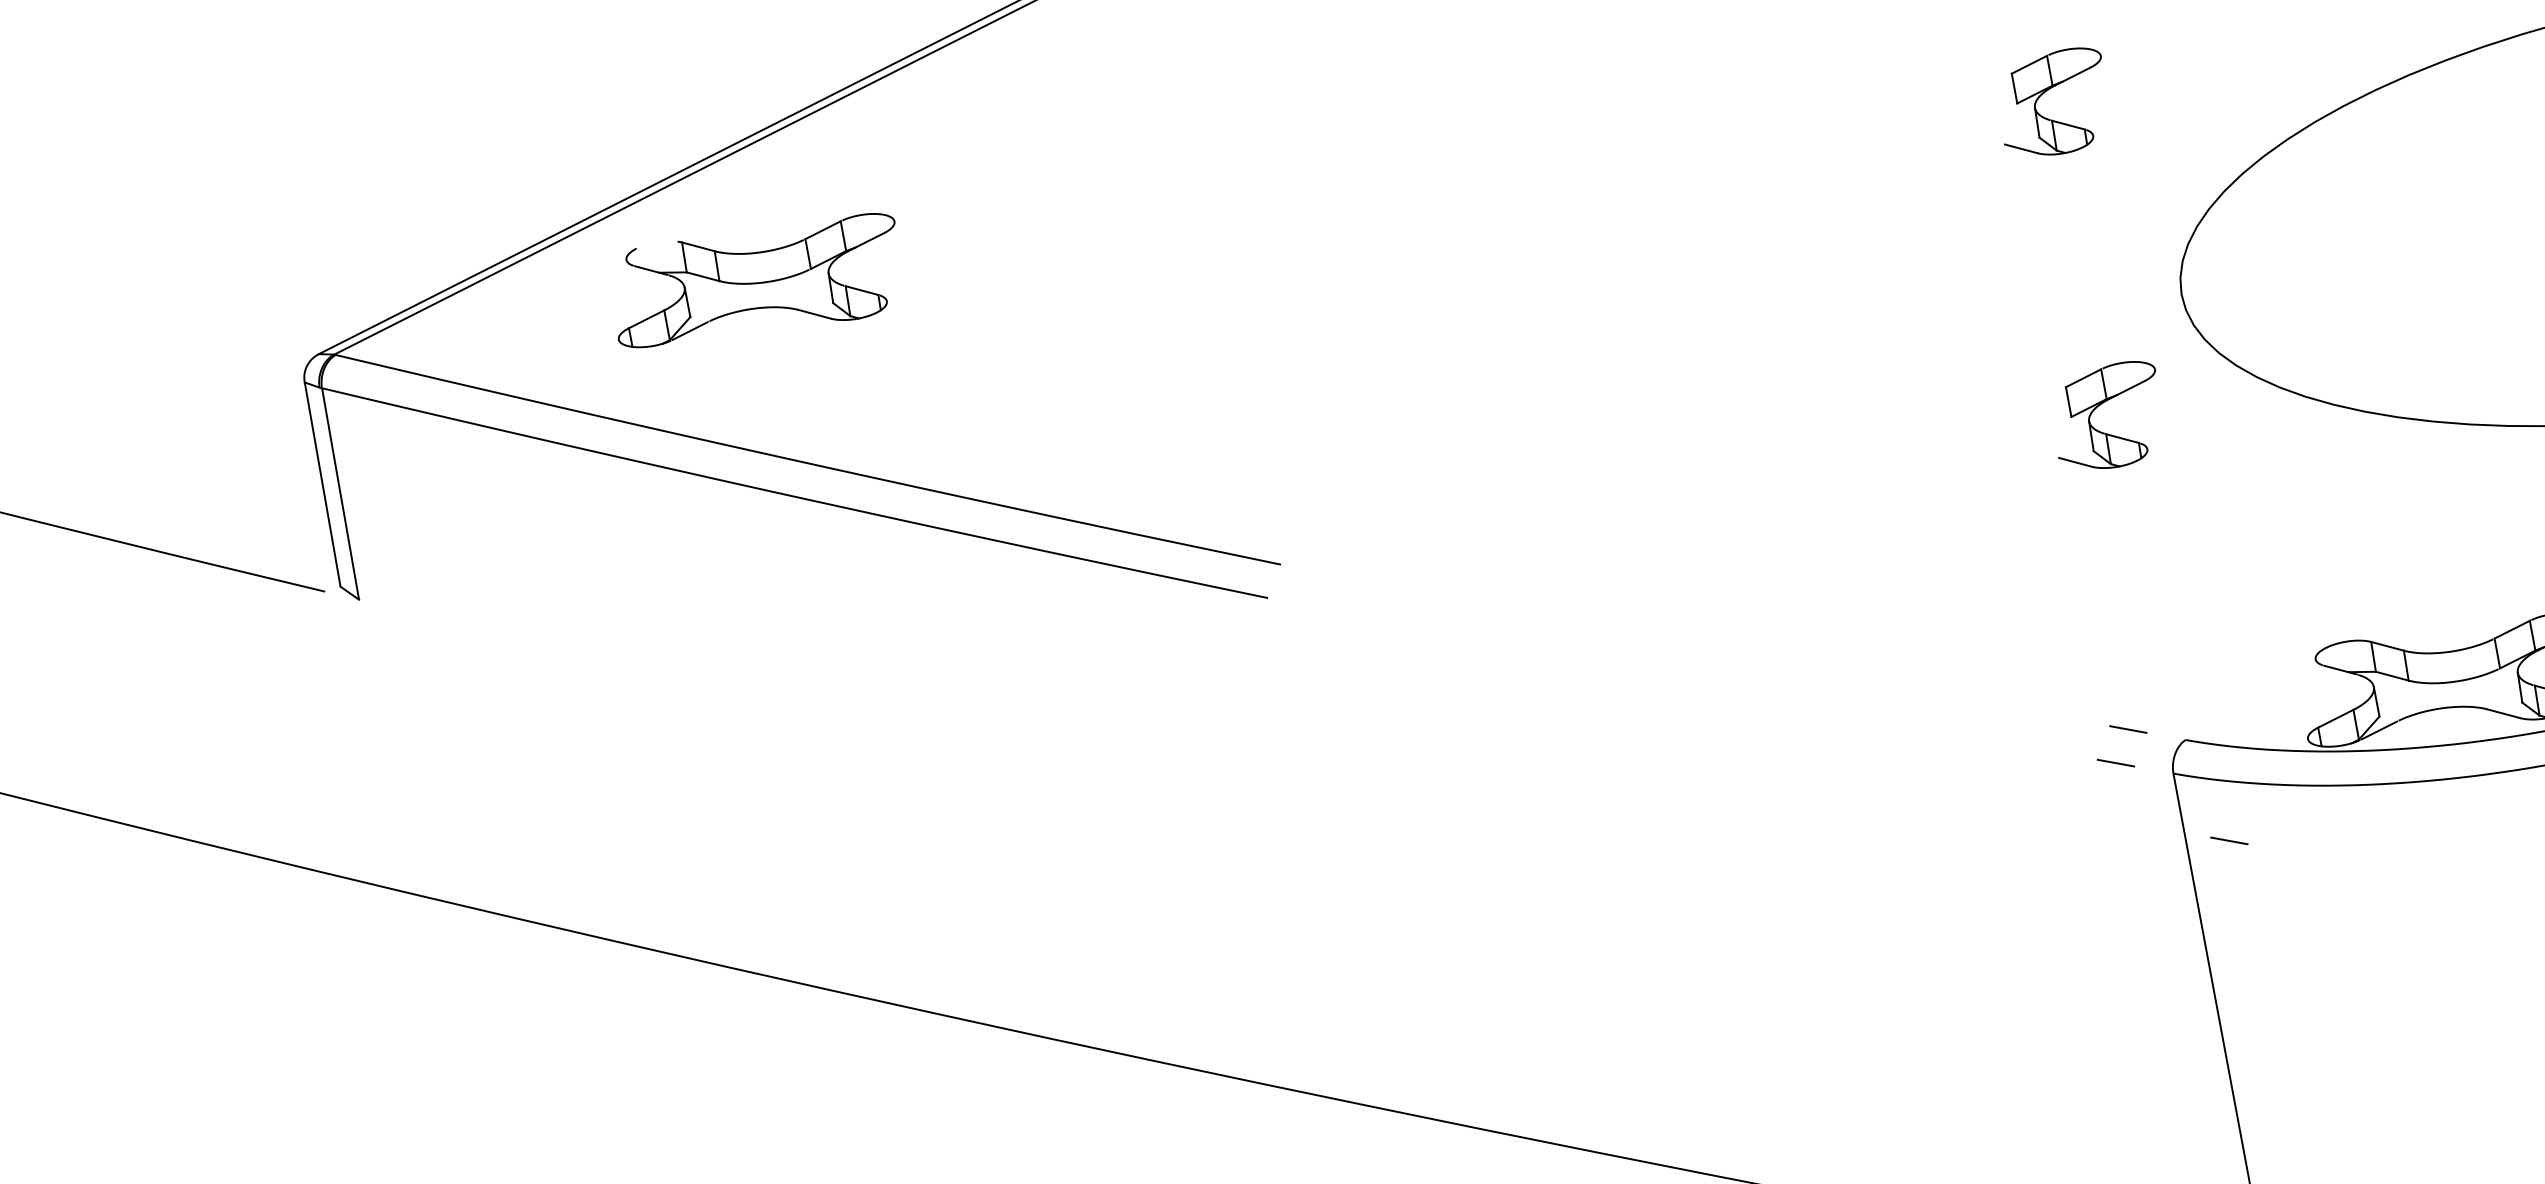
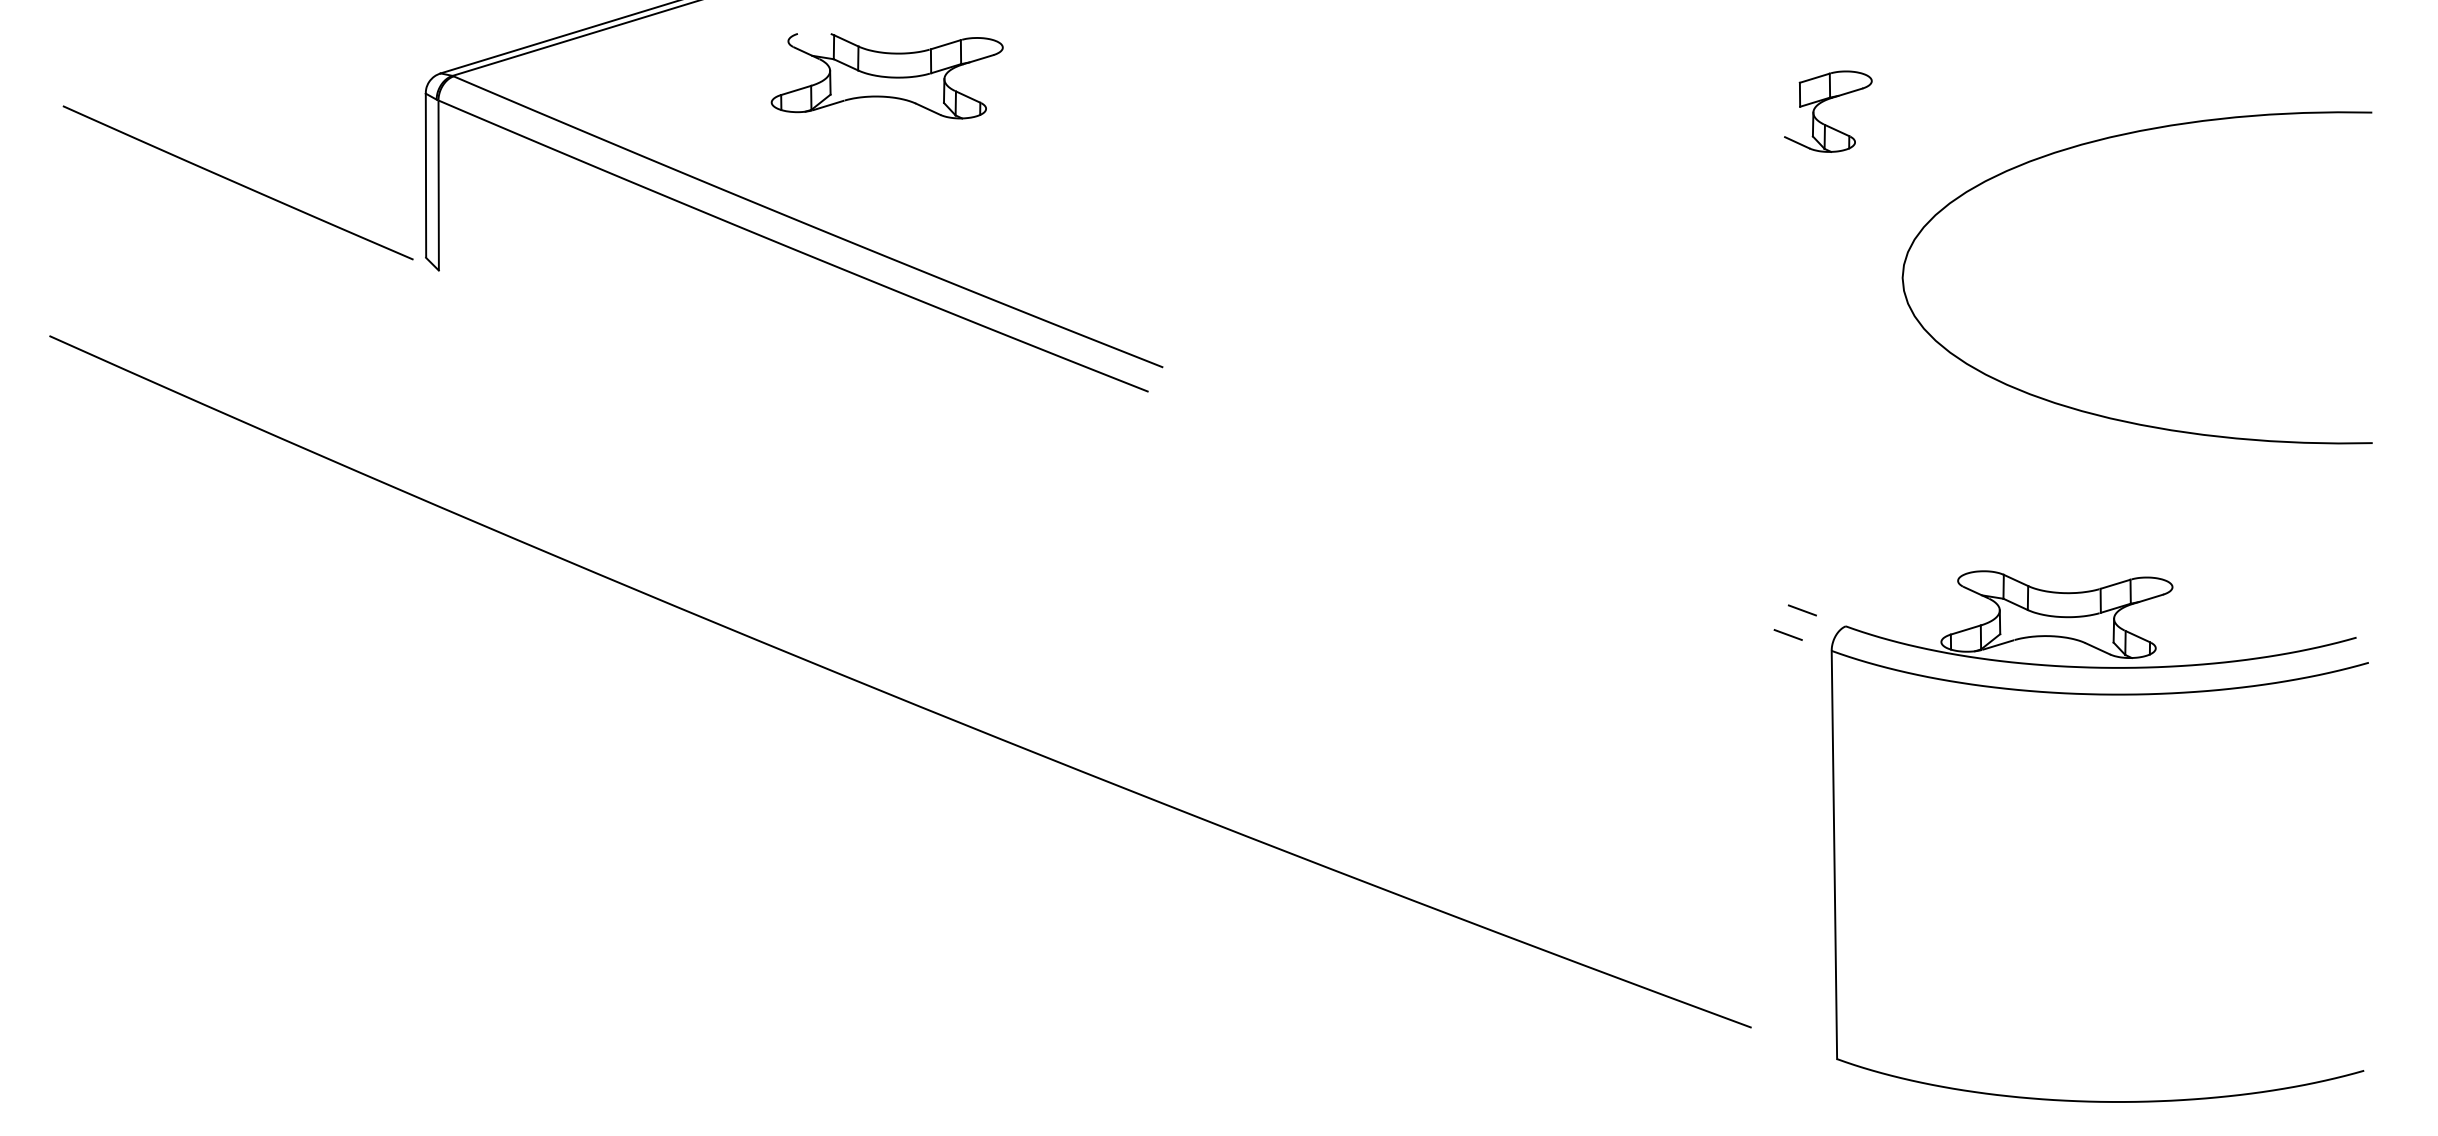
part: (756, 282) -> (886, 76), moved
part: (2099, 406) -> (1823, 354), removed
line: (2228, 840) -> (1865, 710), removed

